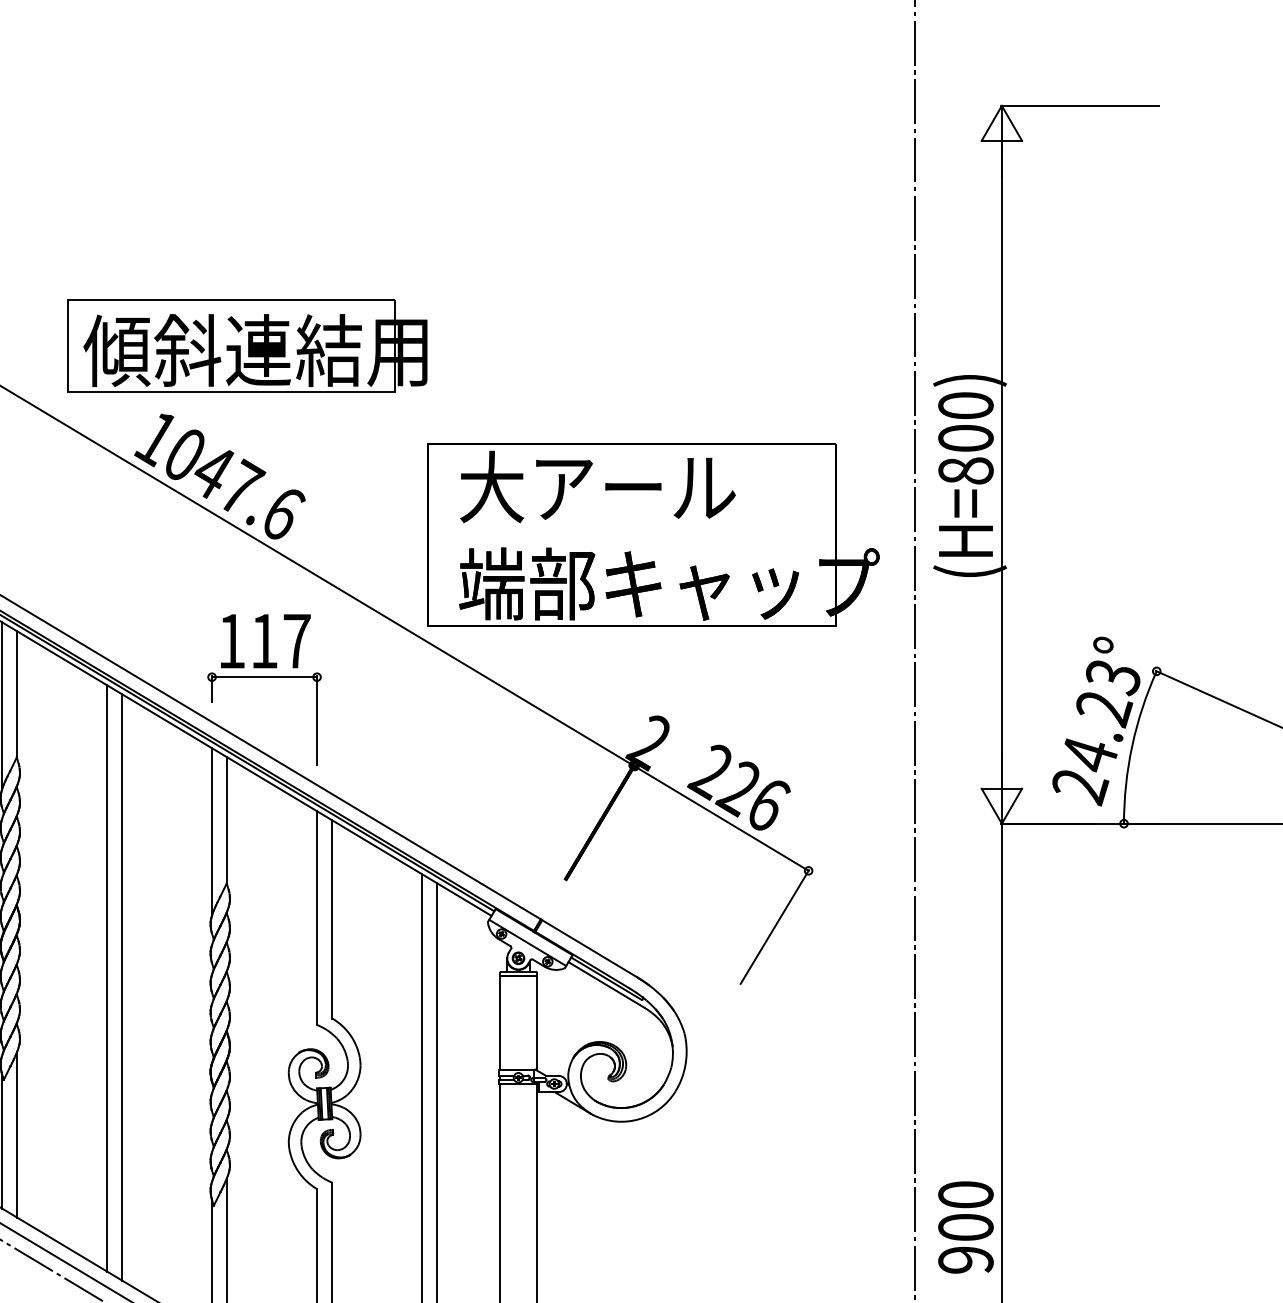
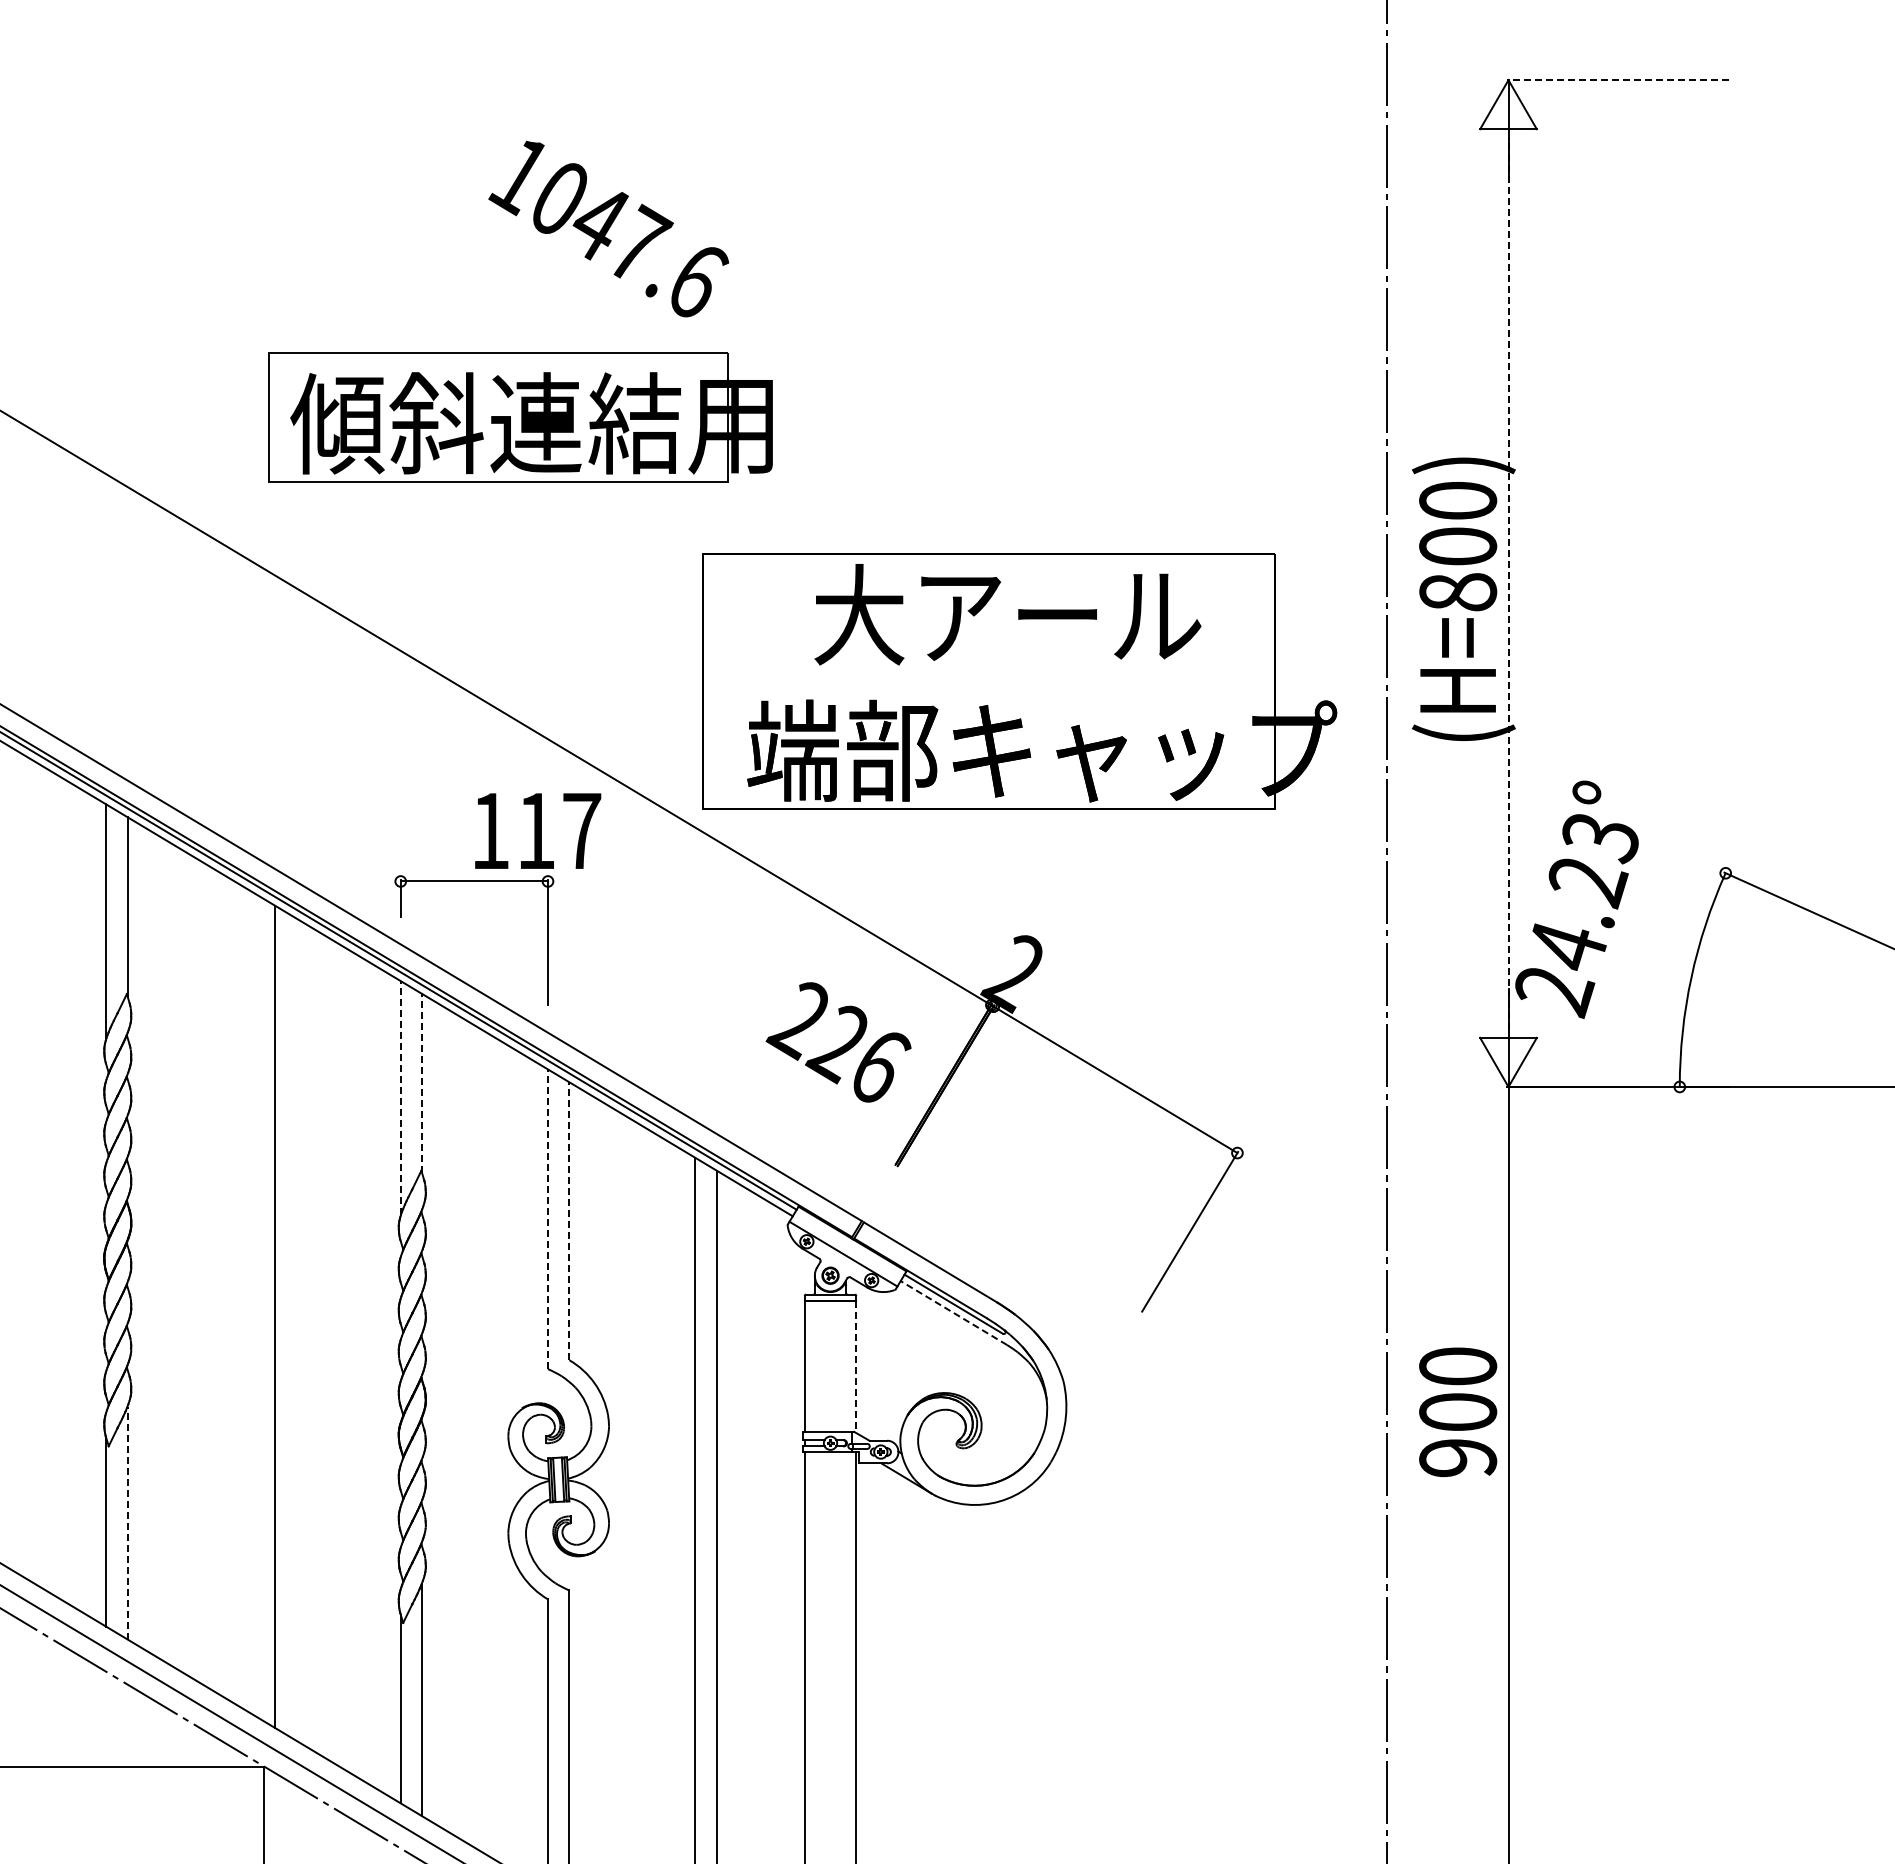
line: (1080, 106) -> (1618, 80), solid -> dashed
part: (247, 346) -> (520, 417), moved
line: (1001, 464) -> (1508, 583), solid -> dashed
text: (219, 476) -> (608, 228), moved
text: (597, 486) -> (1007, 614), moved
text: (266, 640) -> (538, 830), moved
text: (1096, 721) -> (1576, 899), moved
text: (738, 787) -> (838, 1042), moved
line: (227, 821) -> (422, 1083), solid -> dashed
line: (211, 831) -> (400, 1097), solid -> dashed
line: (317, 918) -> (548, 1219), solid -> dashed
line: (332, 919) -> (569, 1221), solid -> dashed
line: (107, 978) -> (253, 1303), removed
line: (606, 984) -> (953, 1312), solid -> dashed
line: (537, 1023) -> (856, 1367), solid -> dashed
line: (17, 1134) -> (127, 1522), solid -> dashed
text: (966, 1227) -> (1458, 1412), moved

